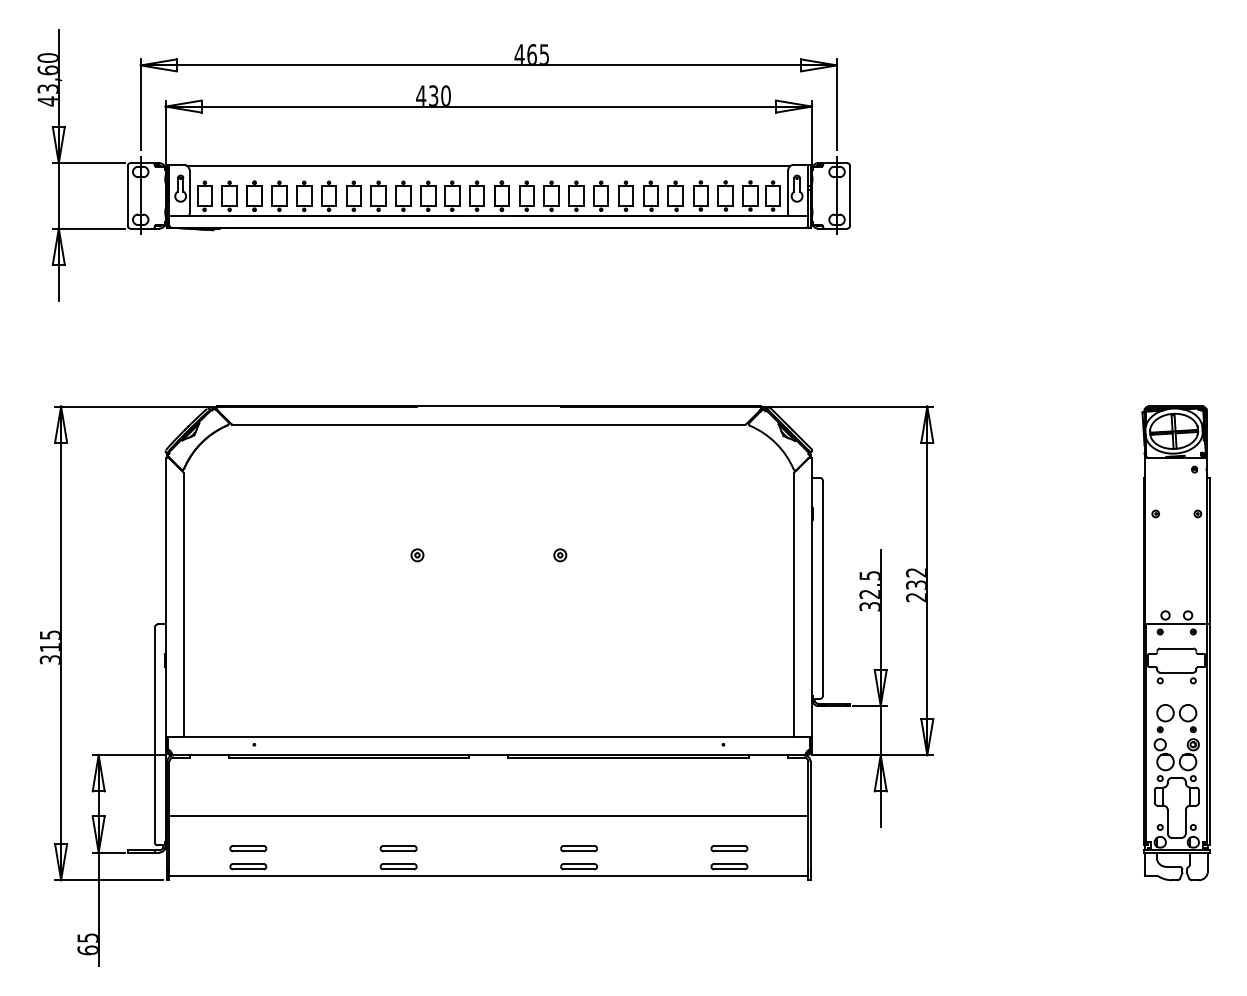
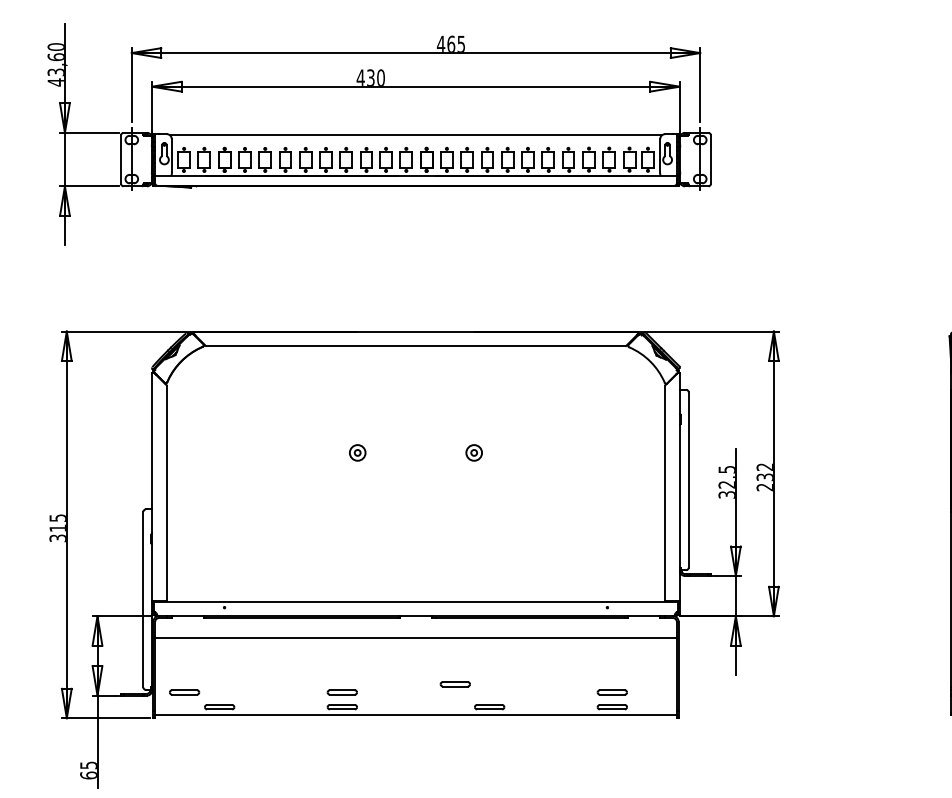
part: (417, 555) -> (357, 453), size x1.6
part: (560, 555) -> (474, 453), size x1.6
line: (488, 815) -> (415, 637), moved
part: (248, 848) -> (184, 692), moved
part: (578, 848) -> (454, 684), moved

